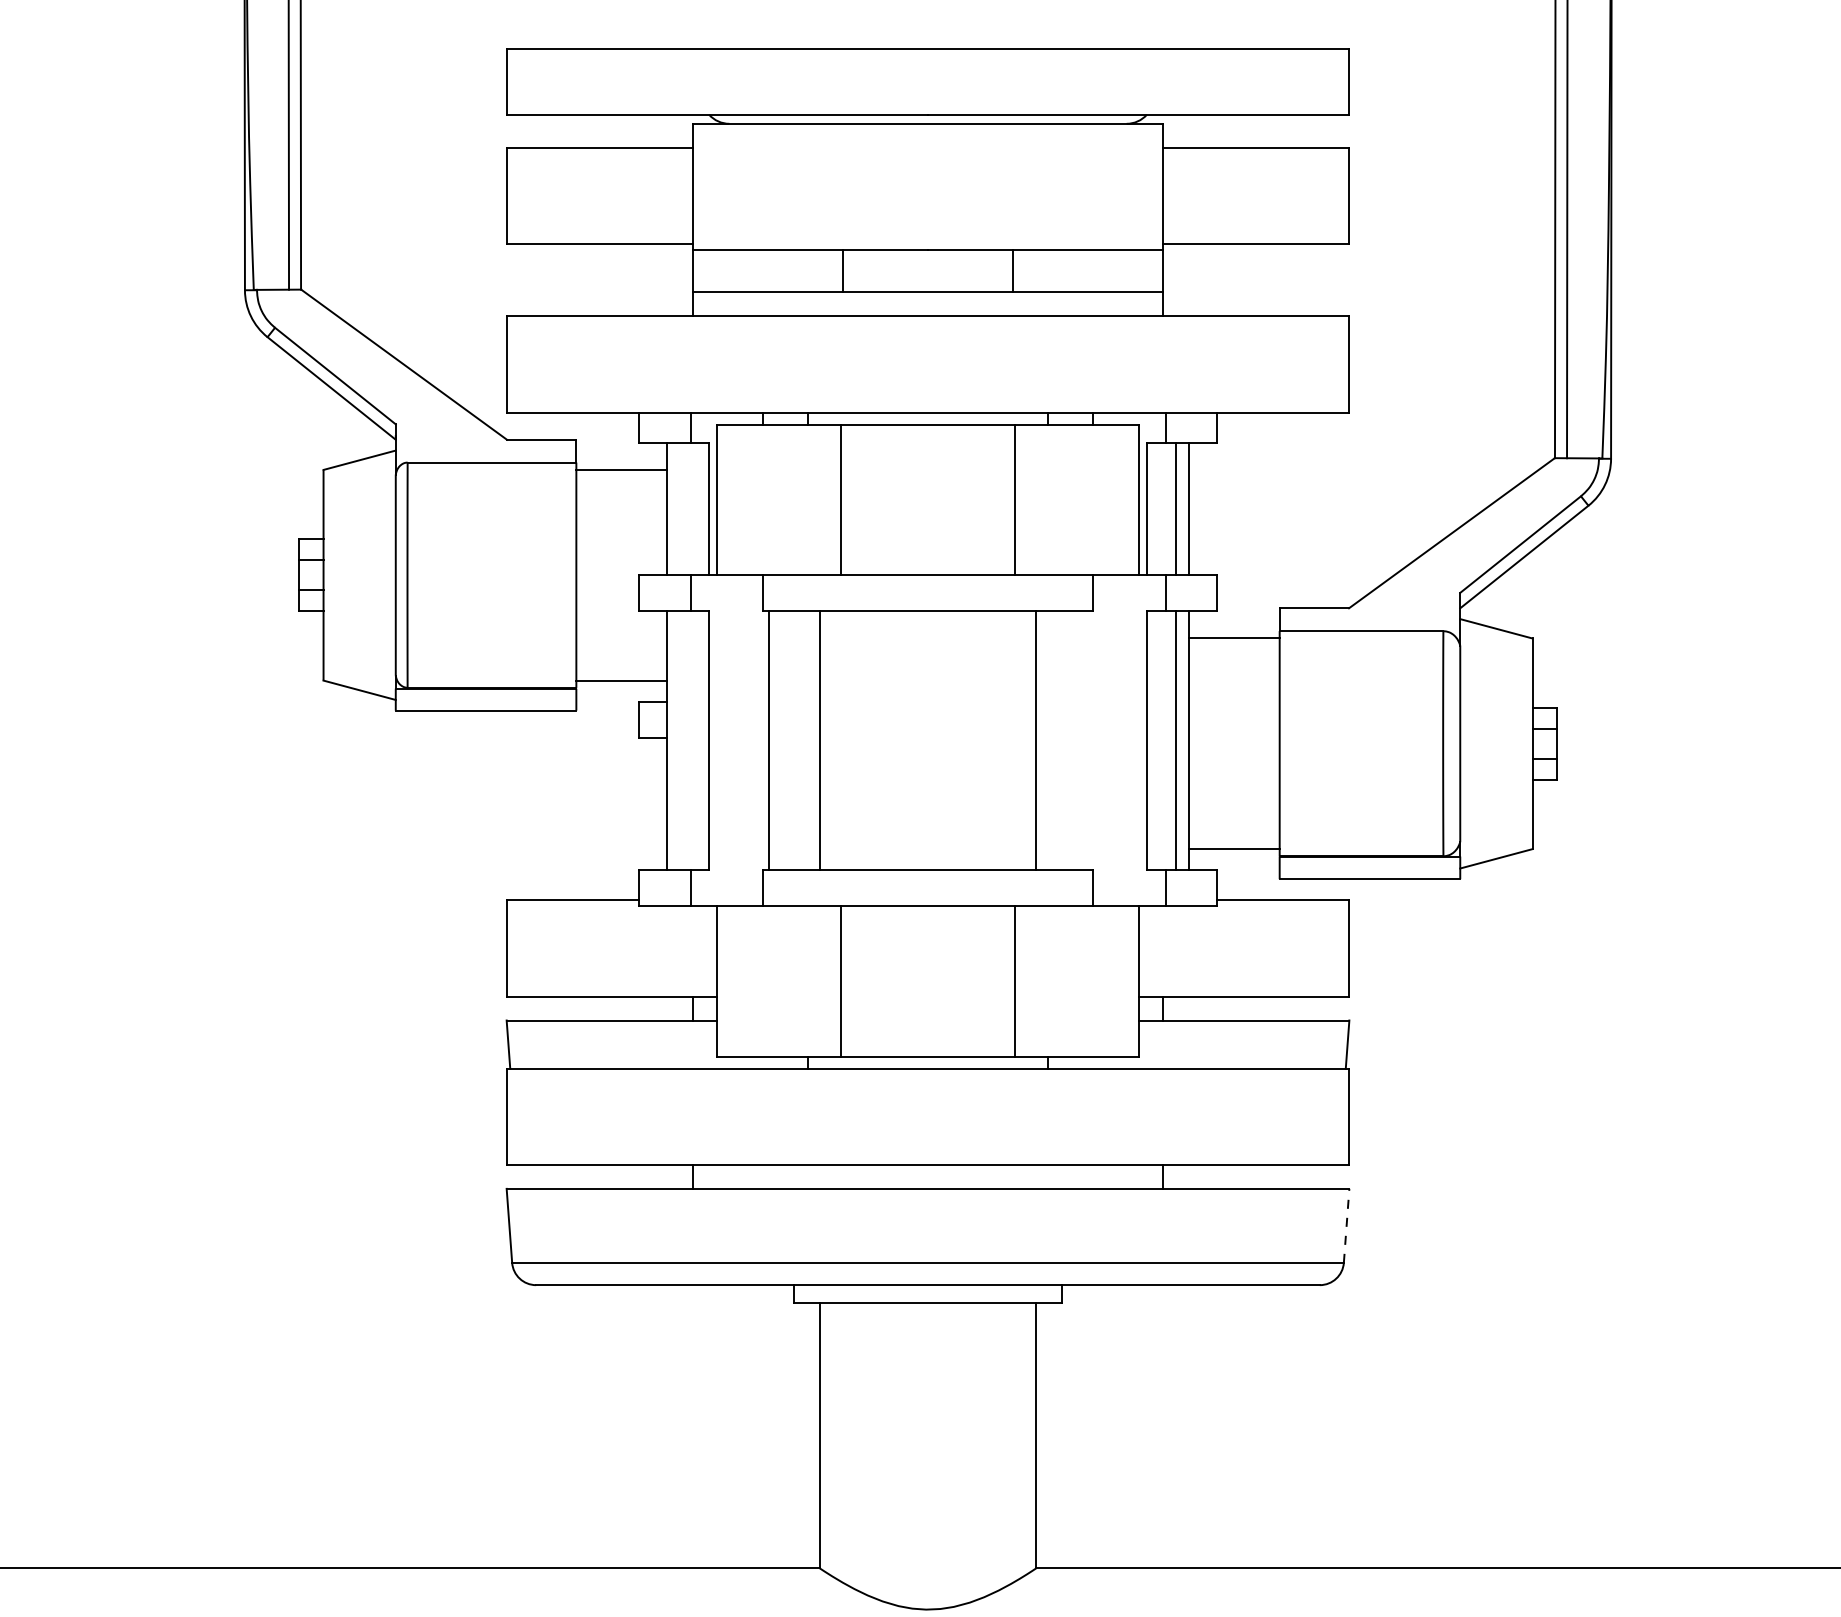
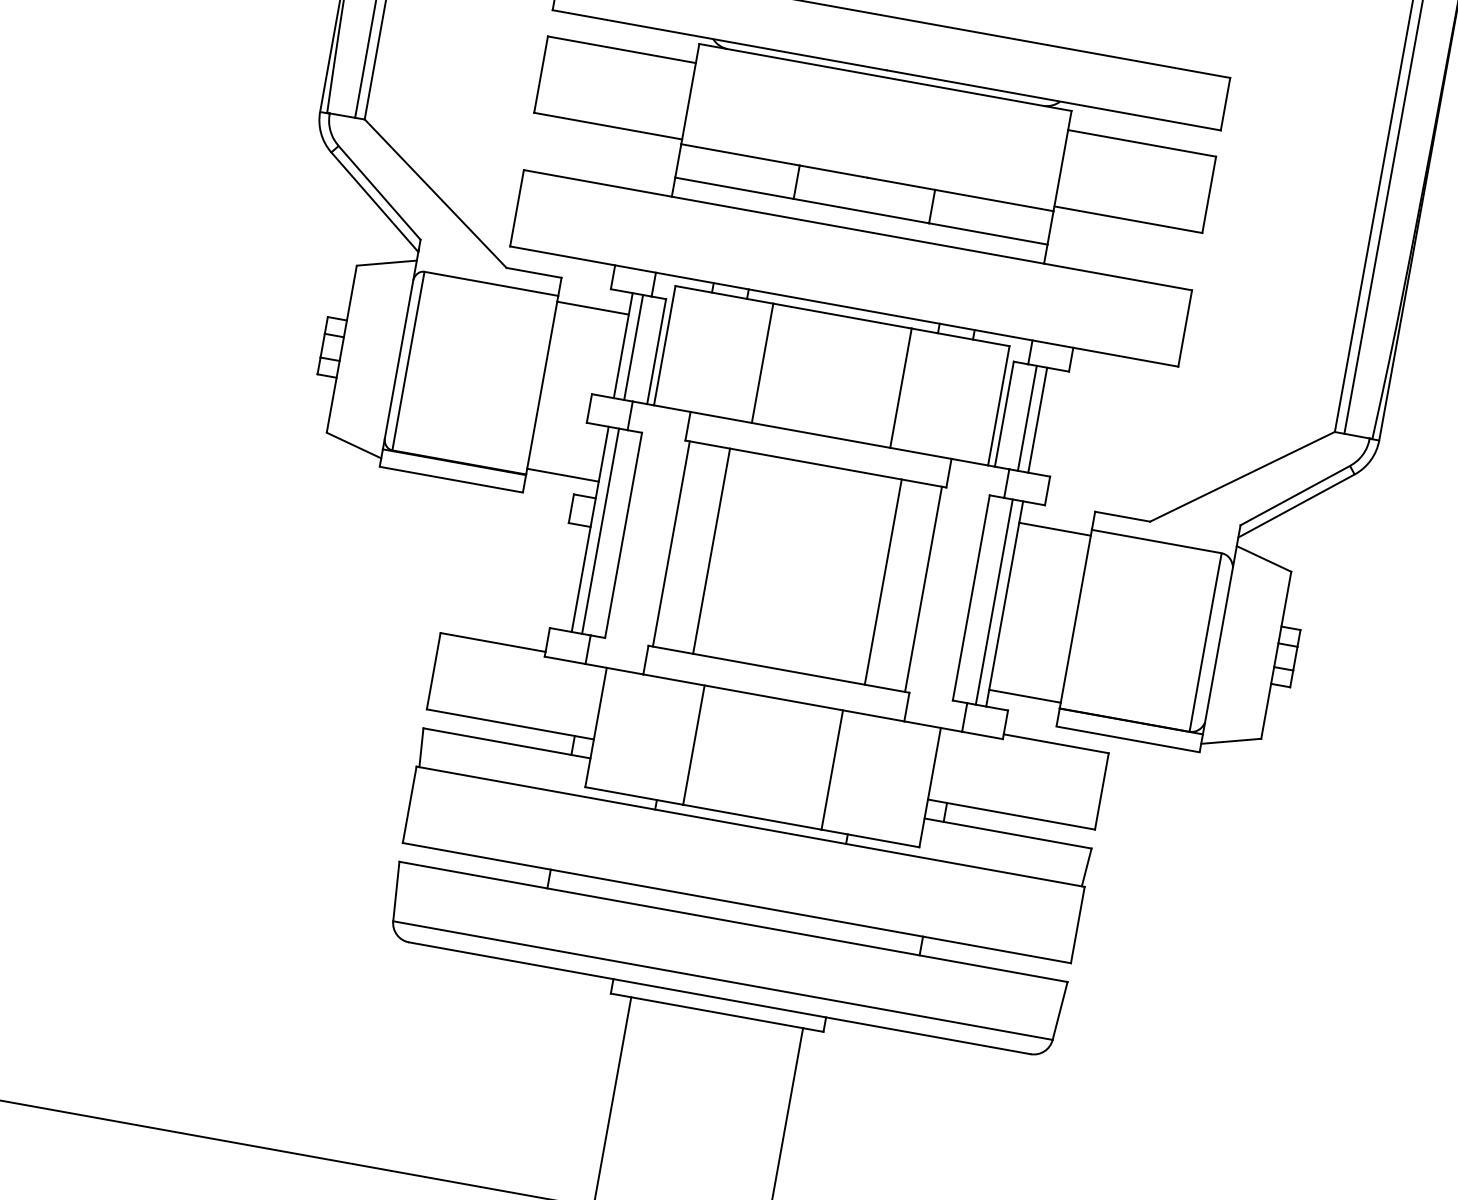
line: (679, 508) -> (633, 347), added
line: (679, 740) -> (600, 530), added
line: (1087, 740) -> (923, 589), added
line: (1346, 1225) -> (1060, 1010), dashed -> solid

